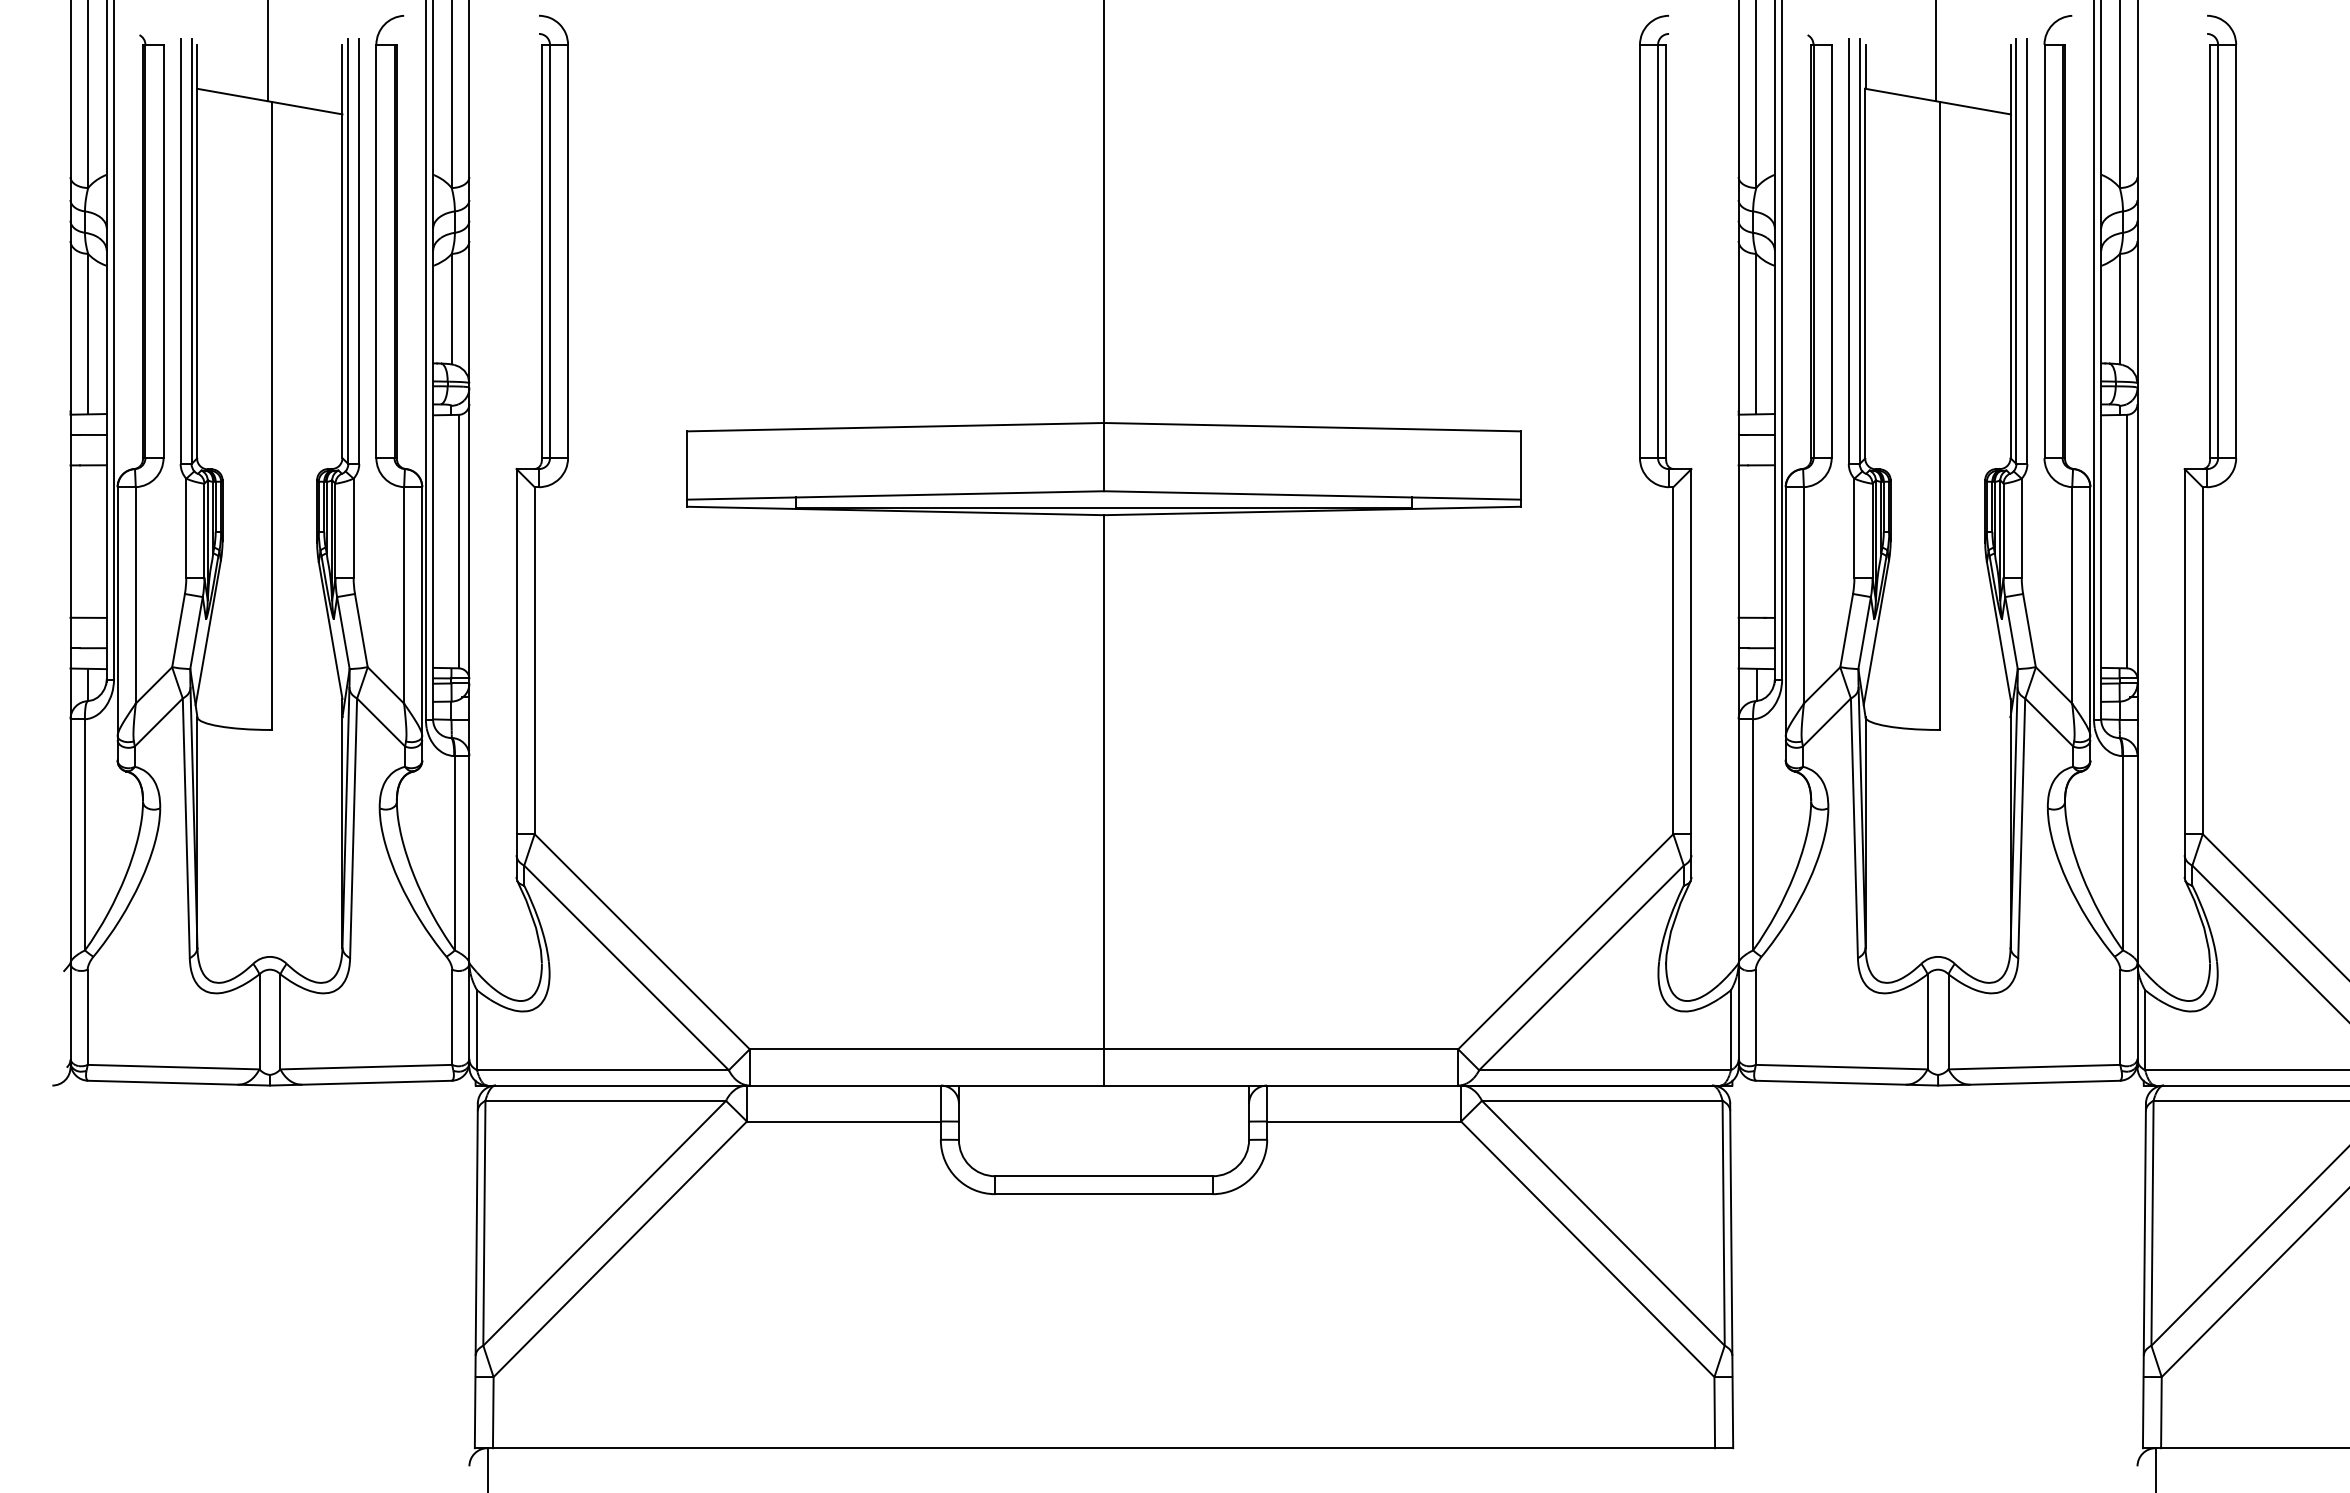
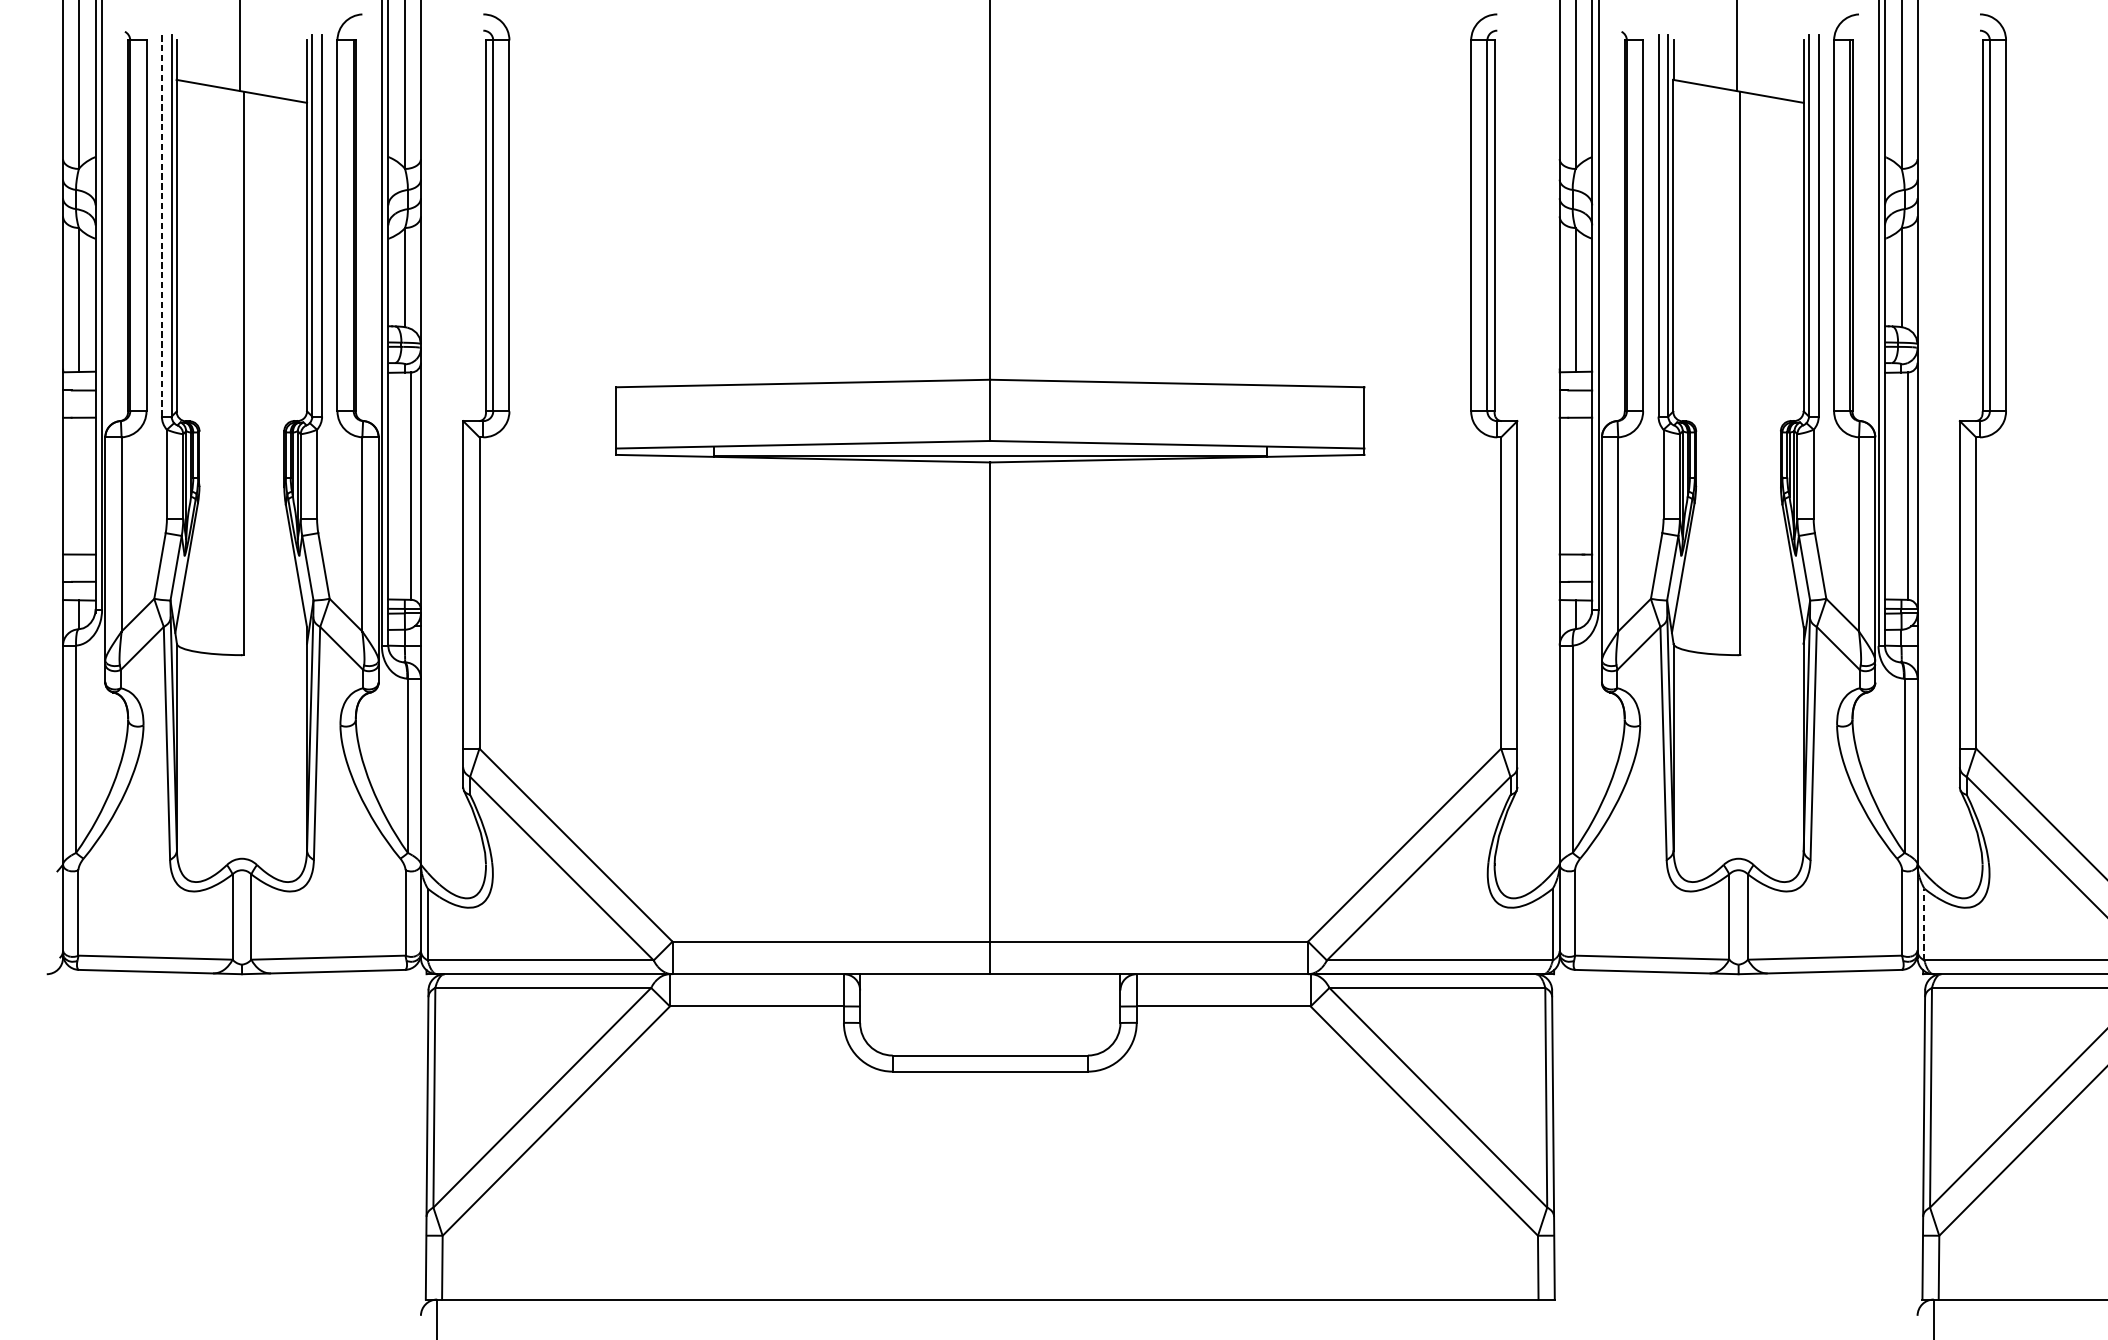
line: (180, 251) -> (161, 225), solid -> dashed
line: (2145, 1030) -> (1924, 924), solid -> dashed

